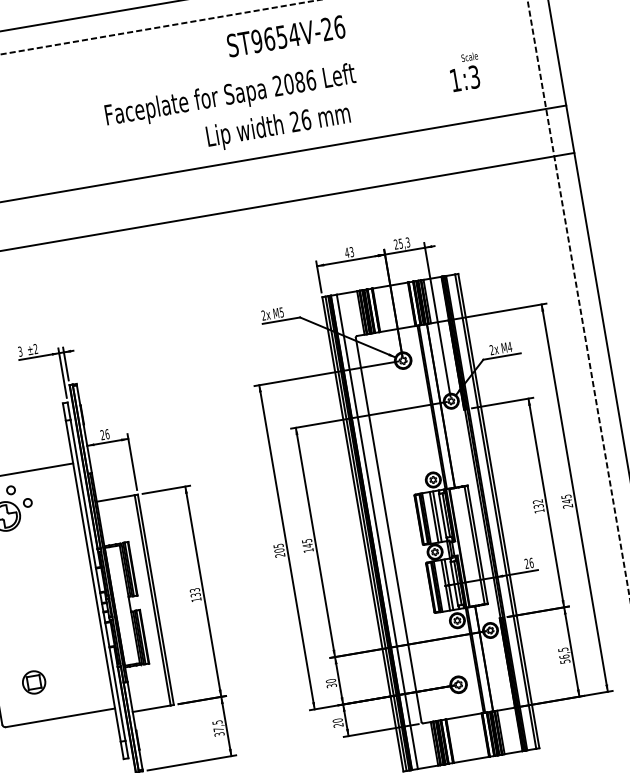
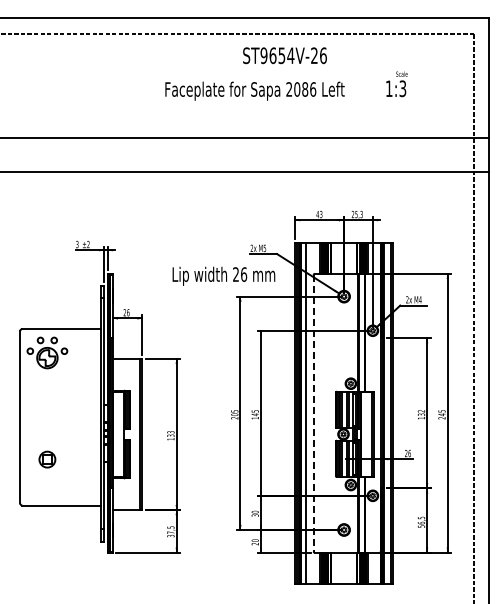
text: (285, 36) -> (284, 55), moved
text: (464, 72) -> (396, 84), moved
text: (277, 126) -> (223, 275), moved
line: (388, 530) -> (313, 413), solid -> dashed
part: (34, 682) -> (47, 459), moved

